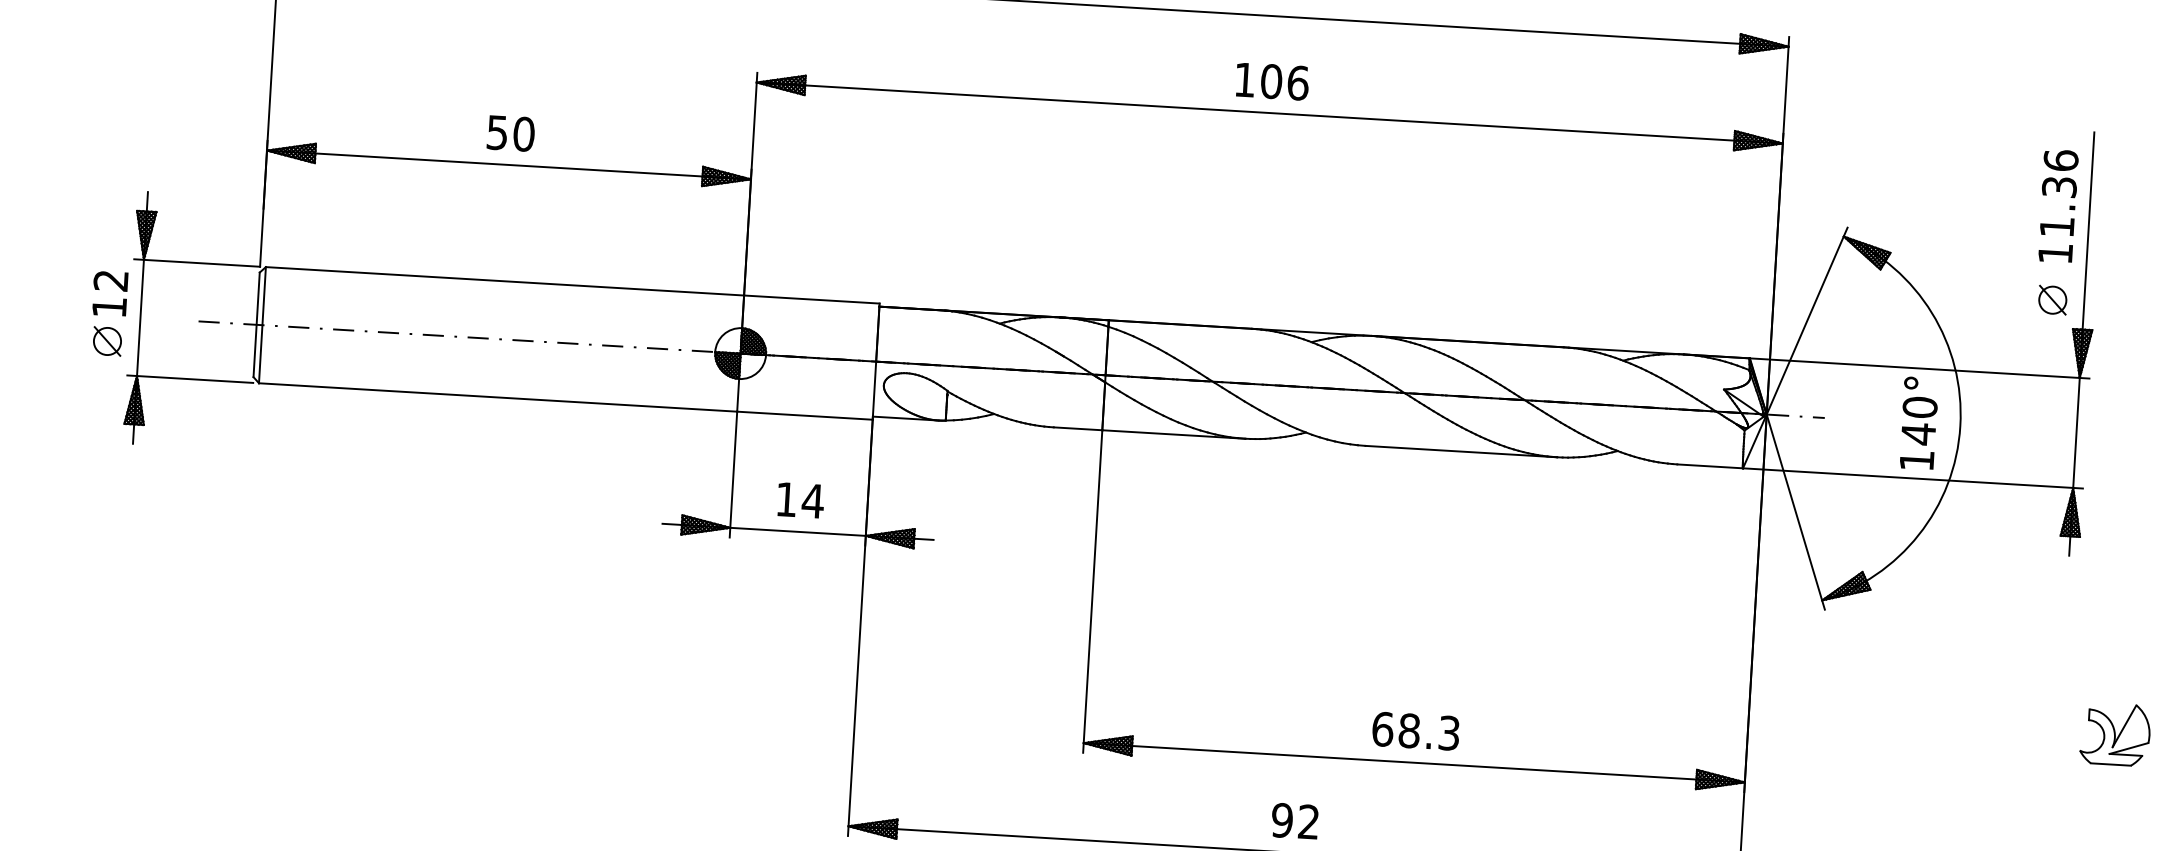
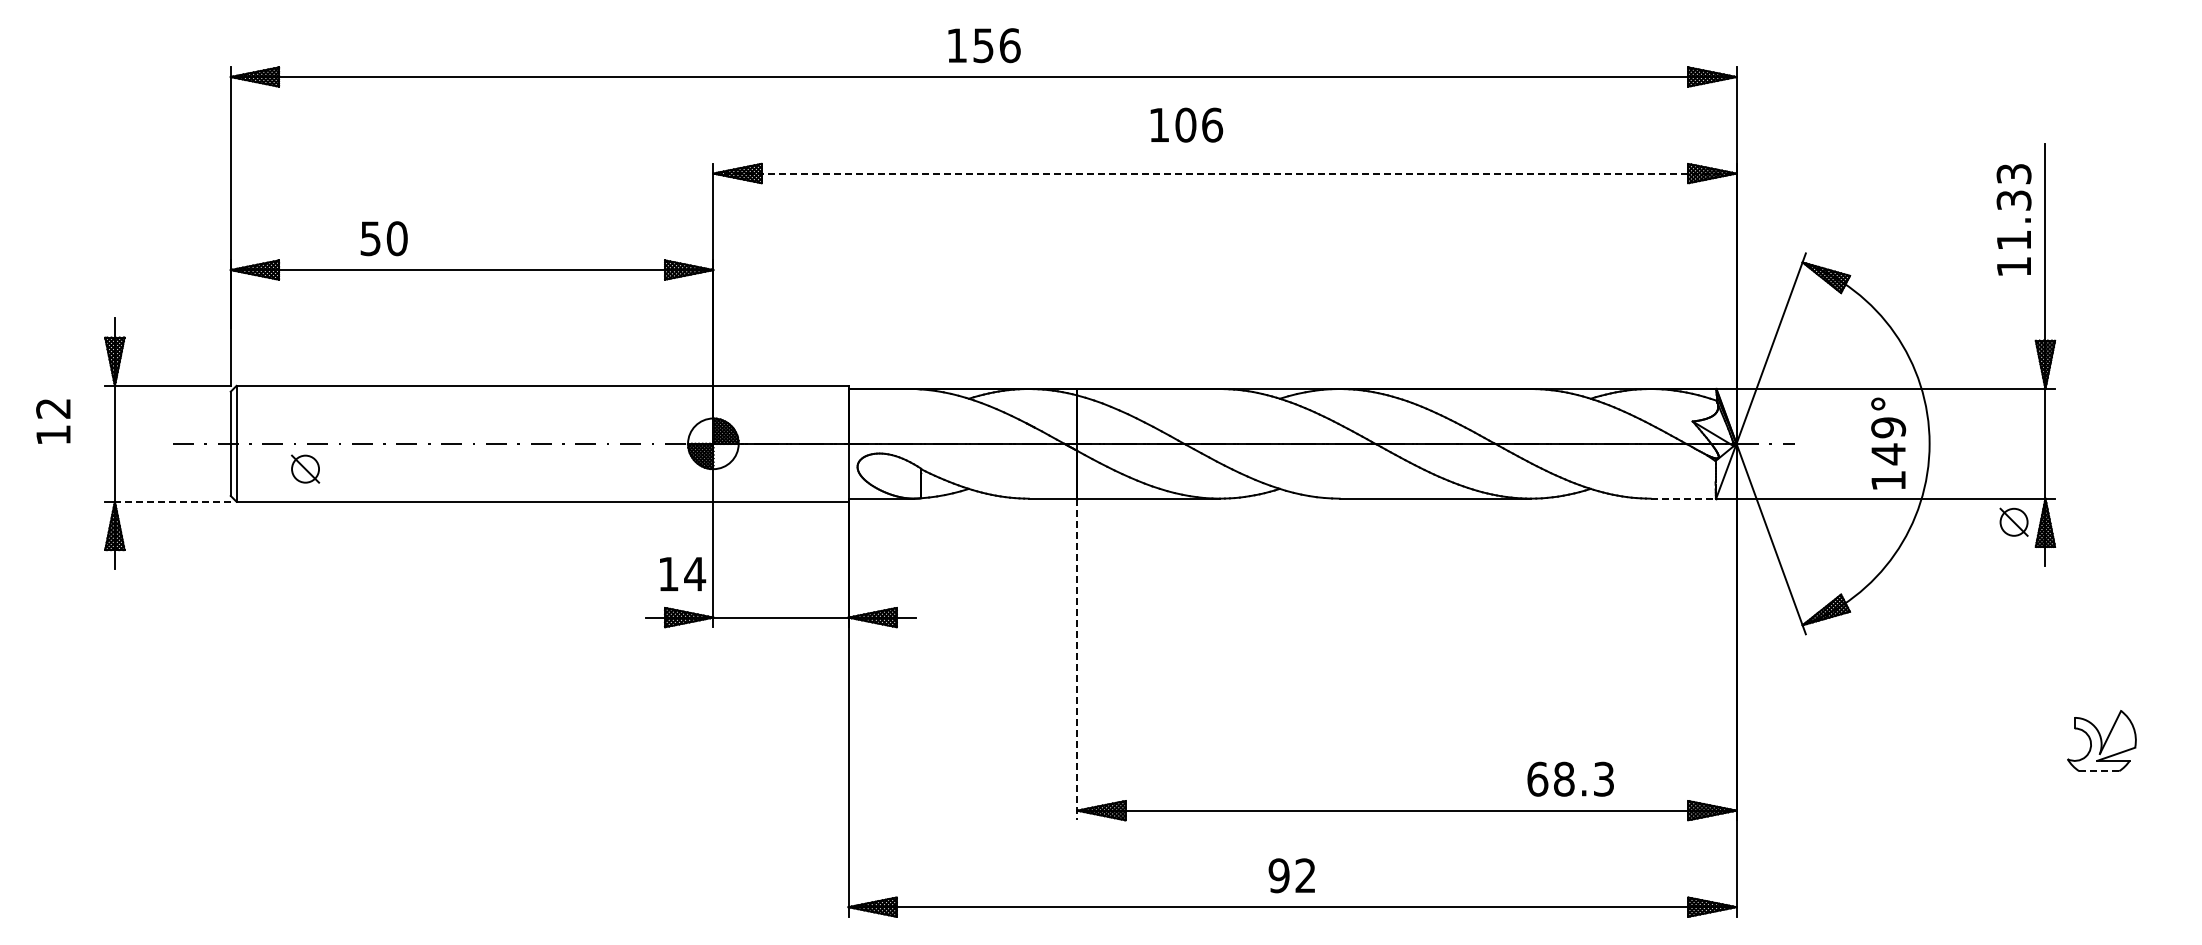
text: (1272, 80) -> (1186, 124), moved
line: (1269, 112) -> (1224, 173), solid -> dashed
text: (510, 133) -> (383, 238), moved
text: (2060, 159) -> (2013, 173), 11.36 -> 11.33
text: (110, 293) -> (53, 421), moved
part: (2052, 299) -> (2013, 521), moved
part: (107, 340) -> (305, 468), moved
line: (194, 379) -> (172, 501), solid -> dashed
text: (1920, 407) -> (1888, 427), 140° -> 149°
line: (1710, 466) -> (1683, 498), solid -> dashed
text: (801, 499) -> (683, 573), moved
line: (1092, 591) -> (1077, 659), solid -> dashed
text: (1415, 730) -> (1570, 778), moved
line: (2111, 764) -> (2099, 771), solid -> dashed

